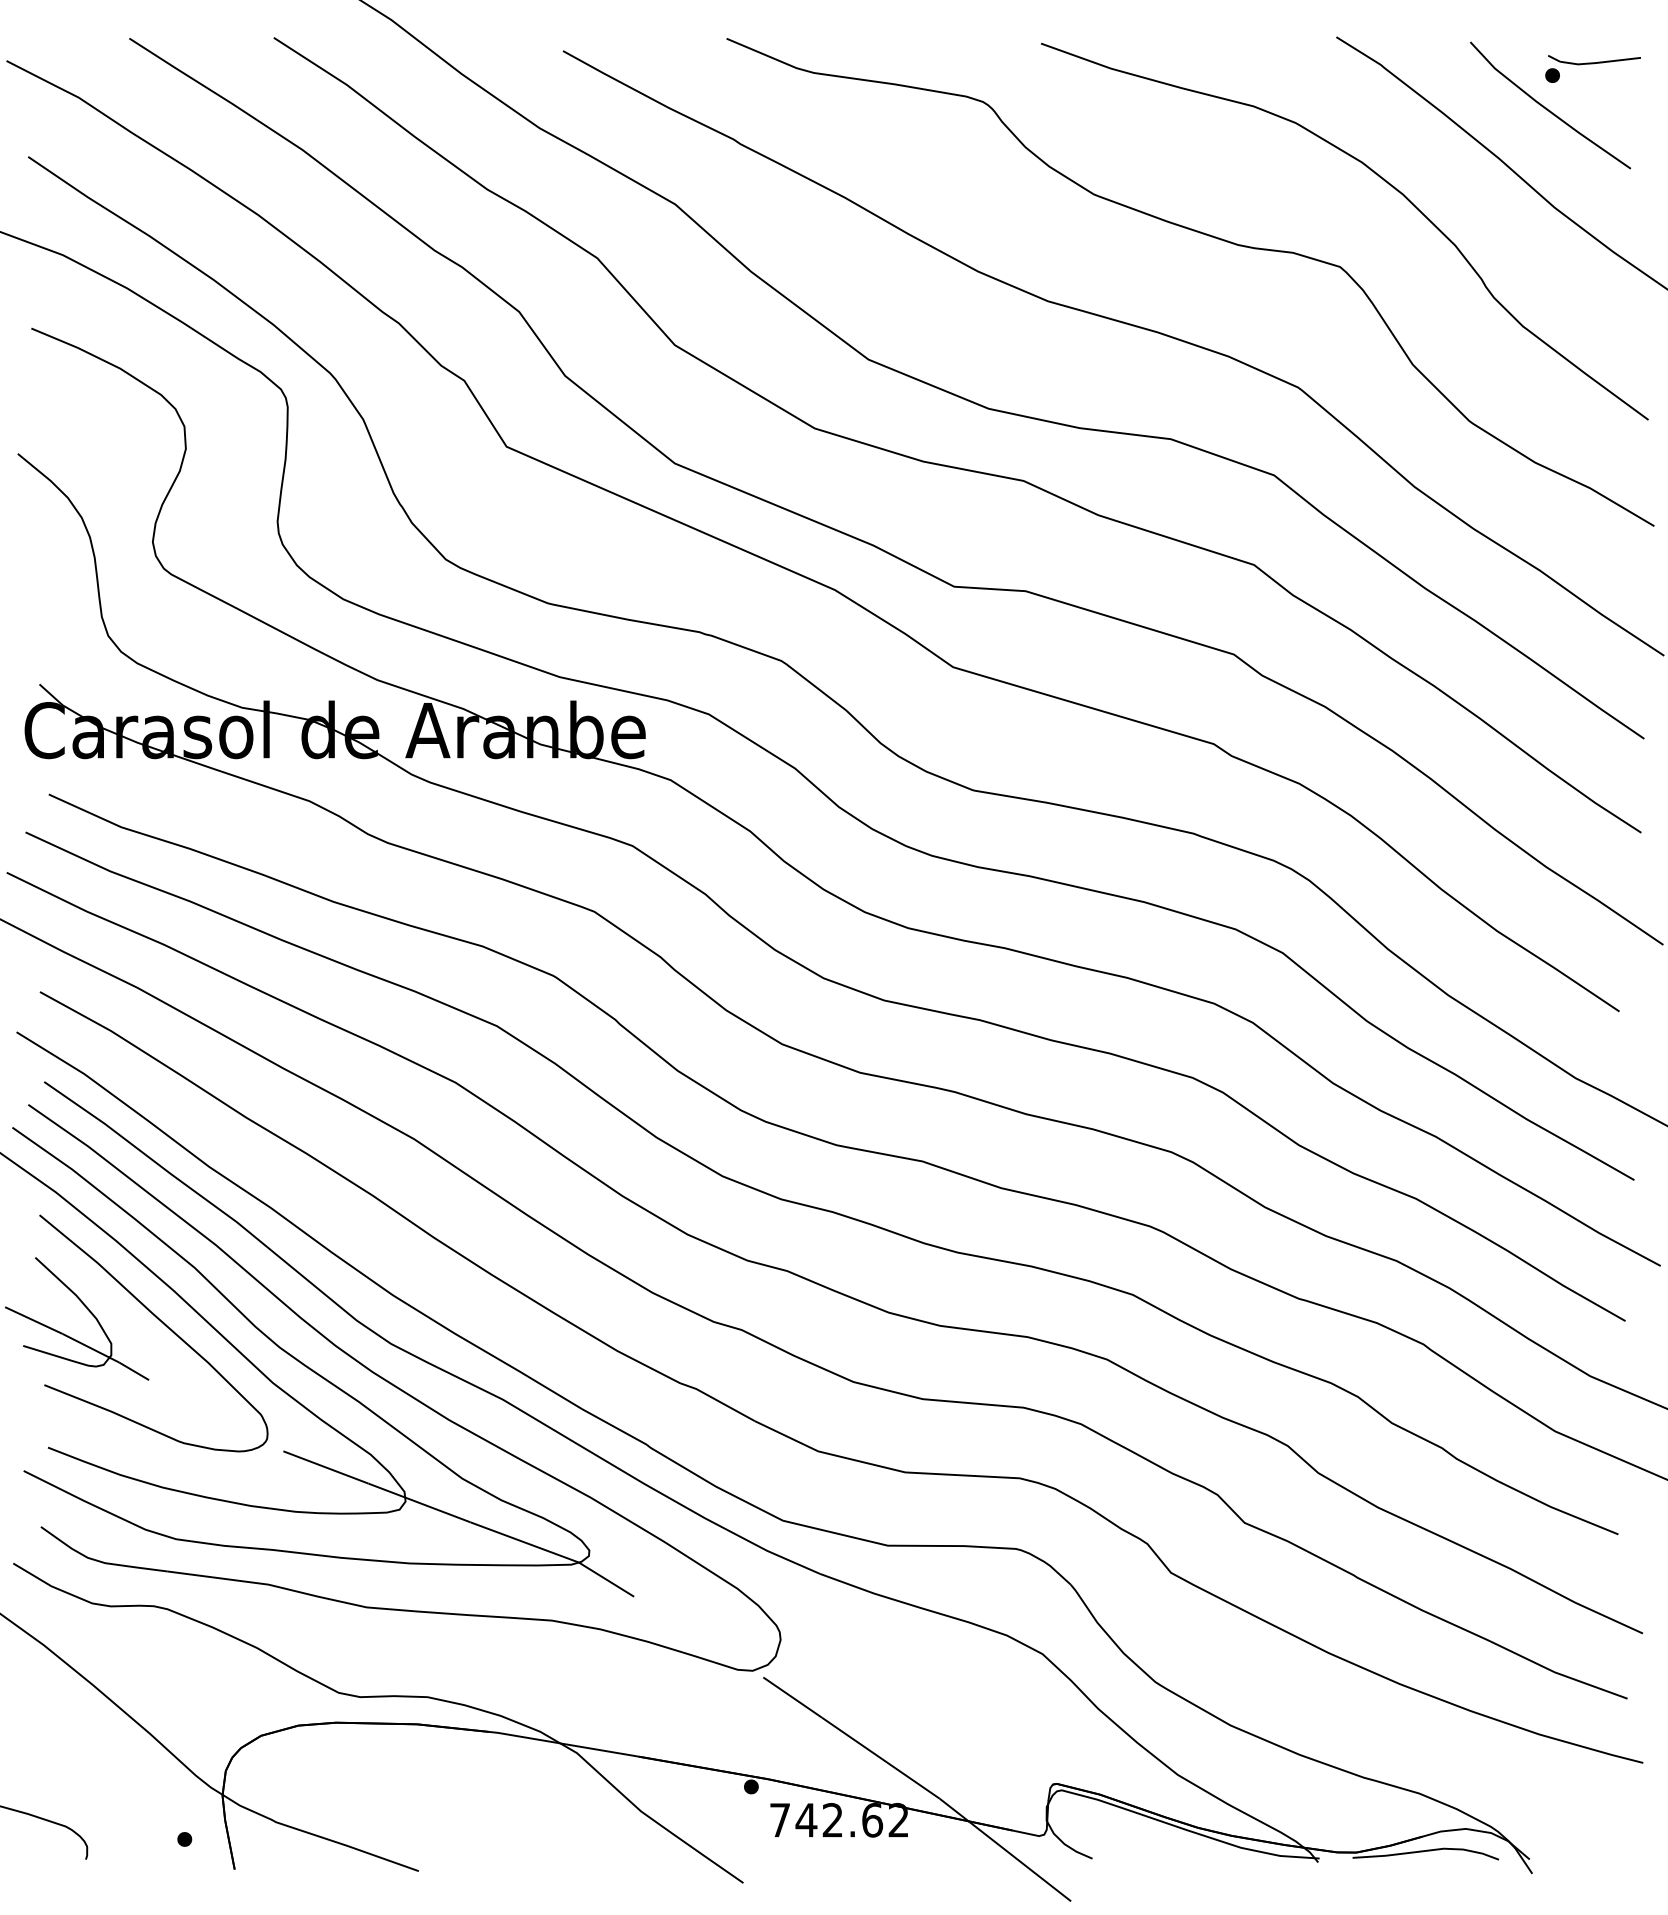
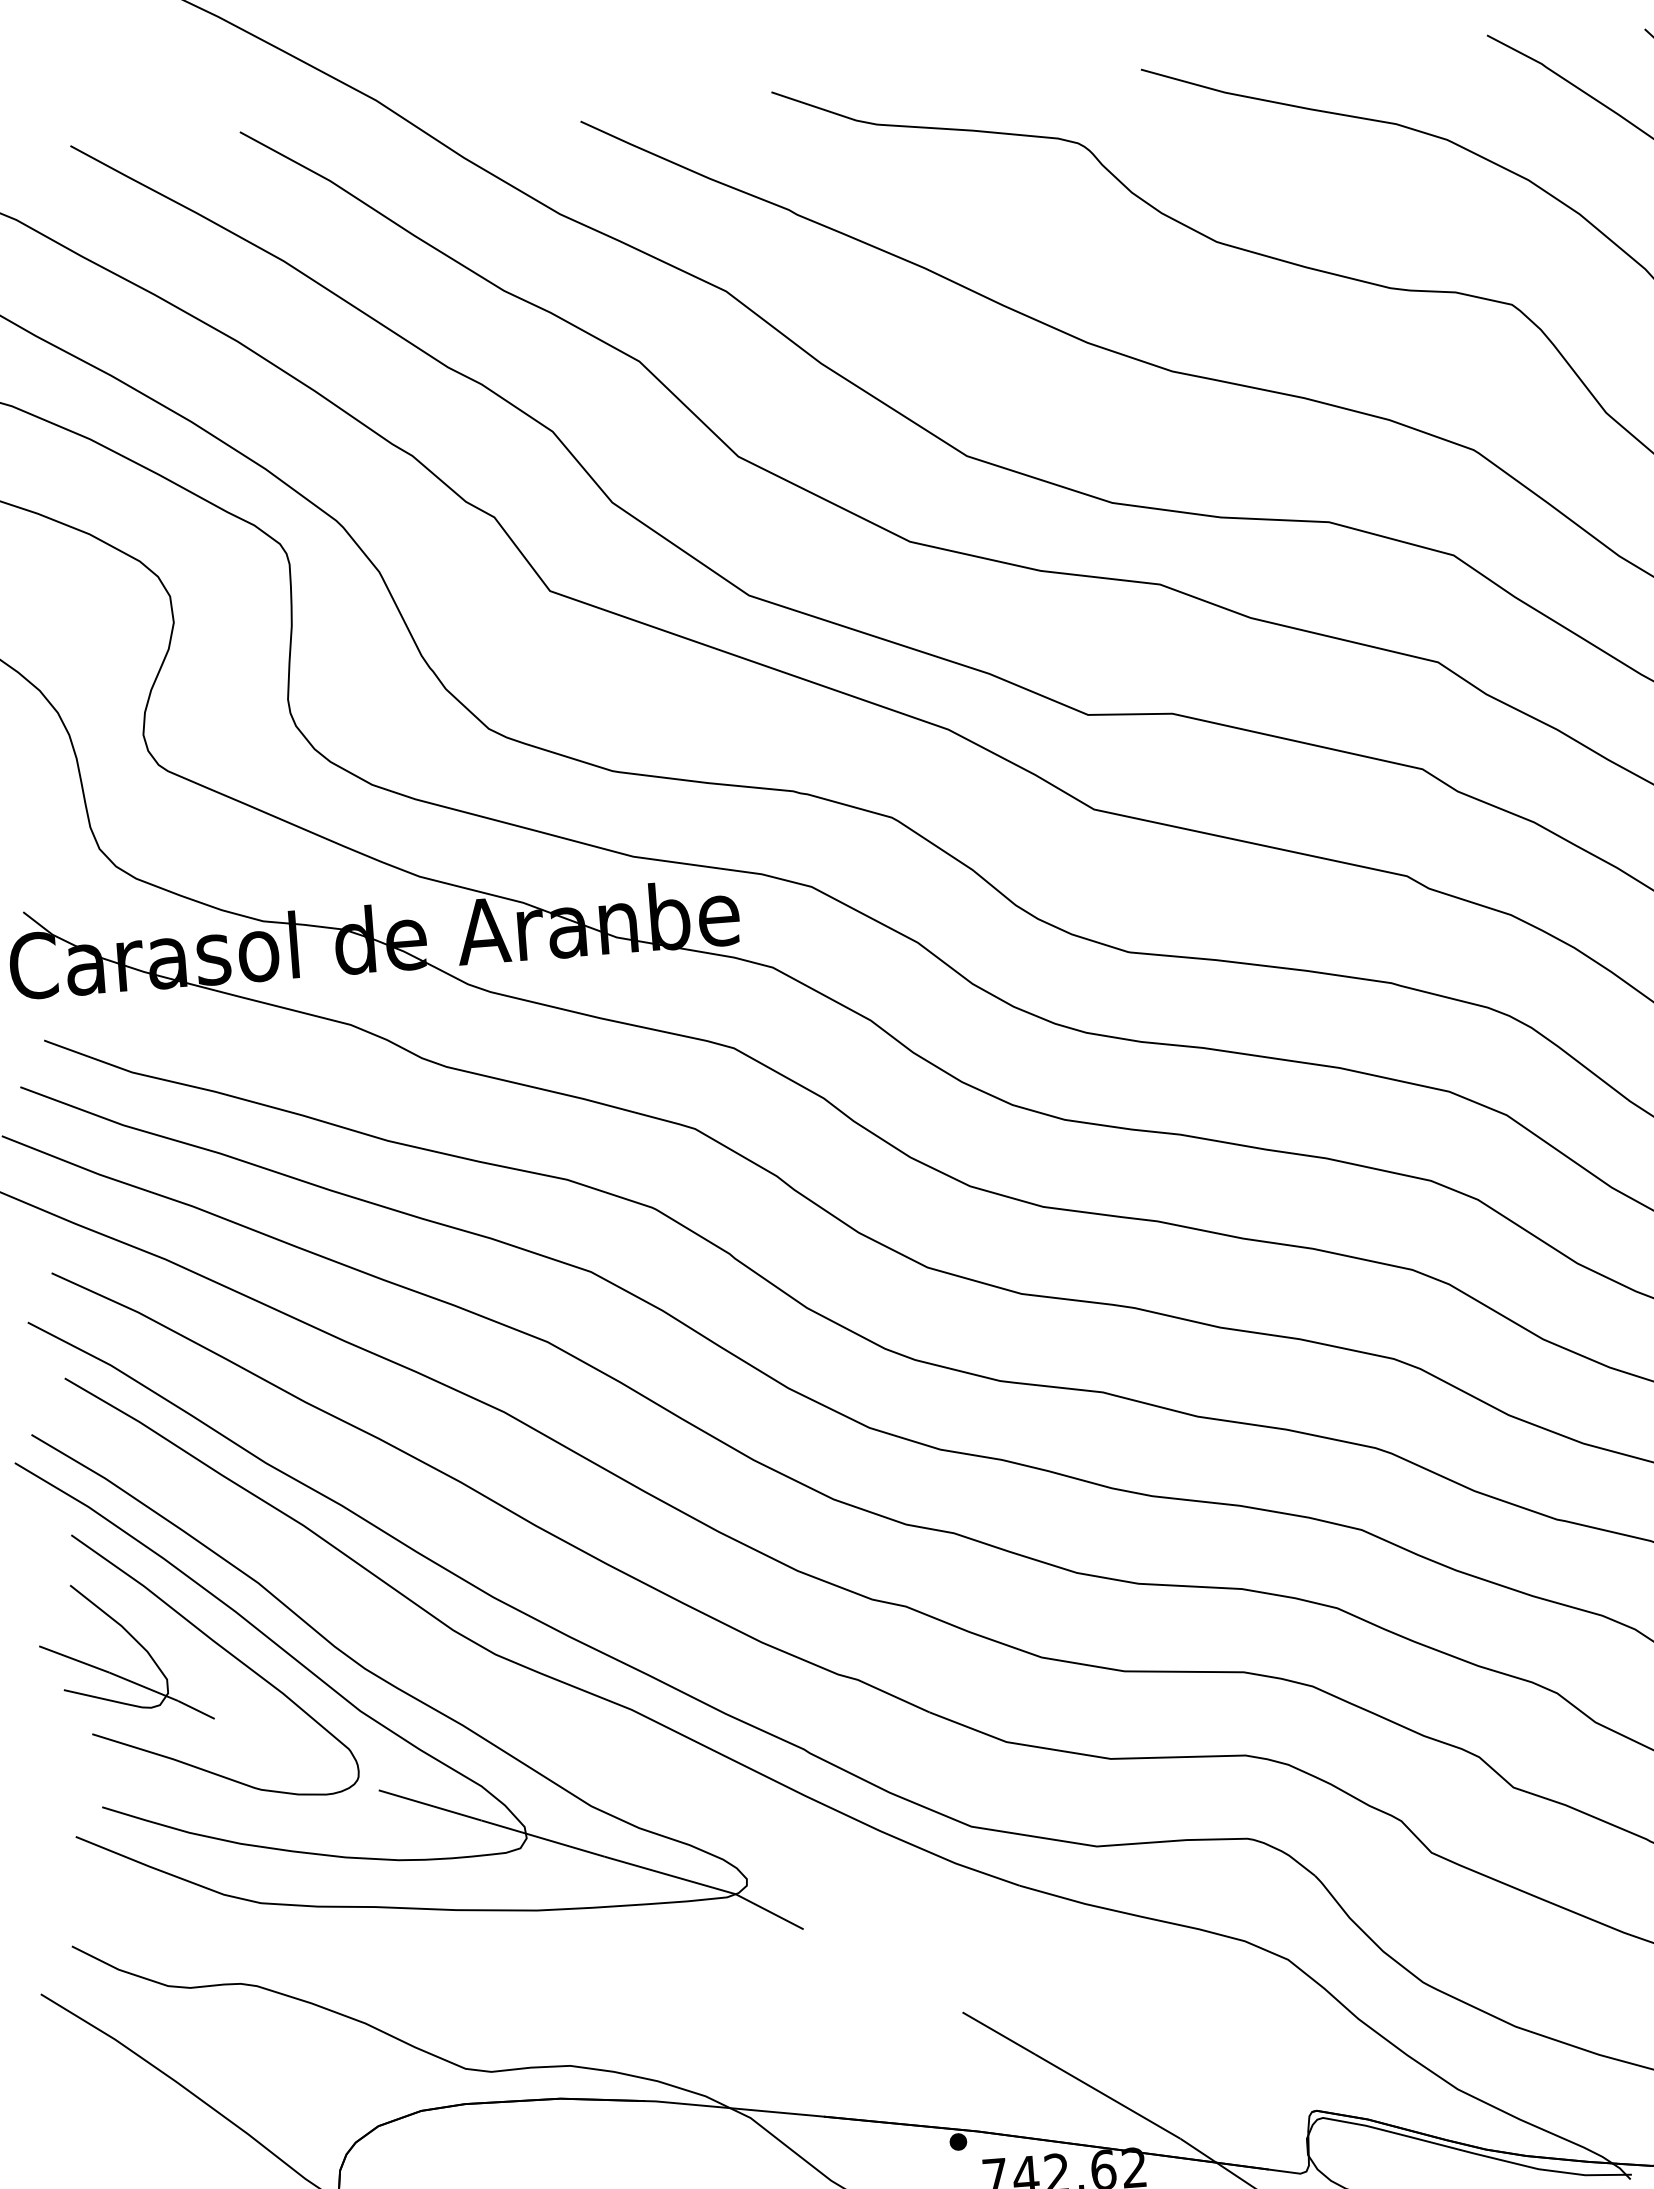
part: (404, 1387) -> (515, 1704), removed

